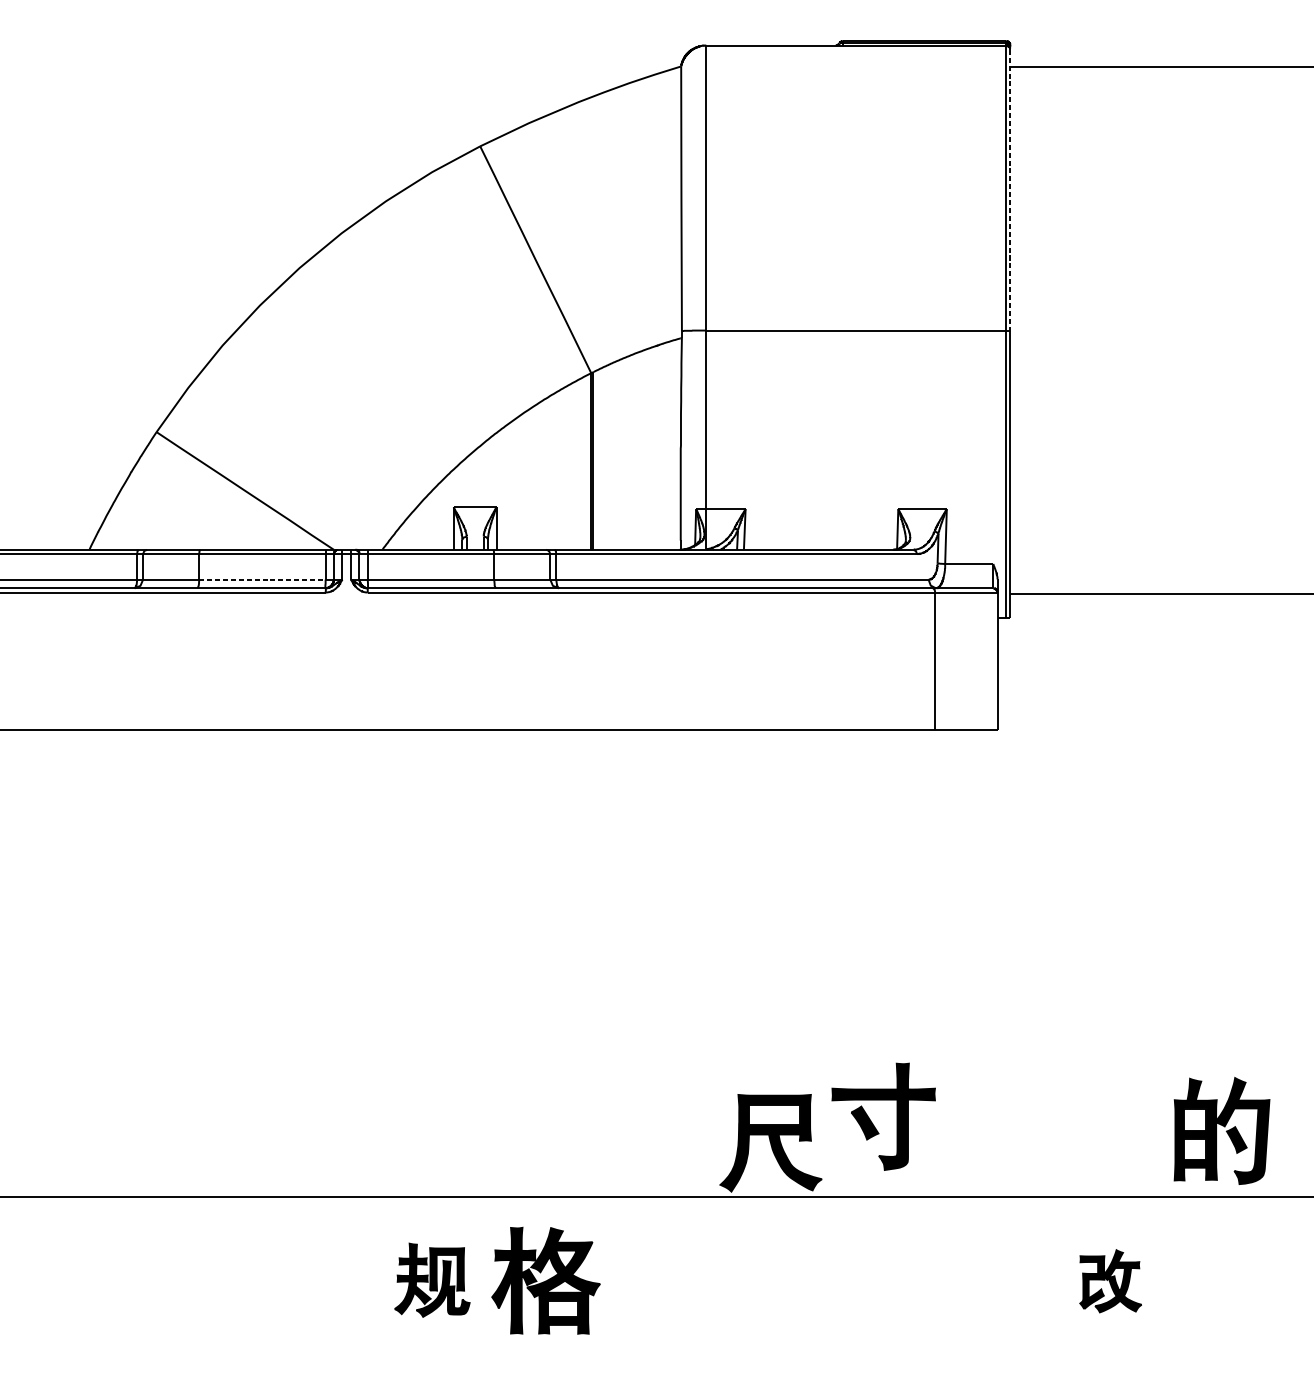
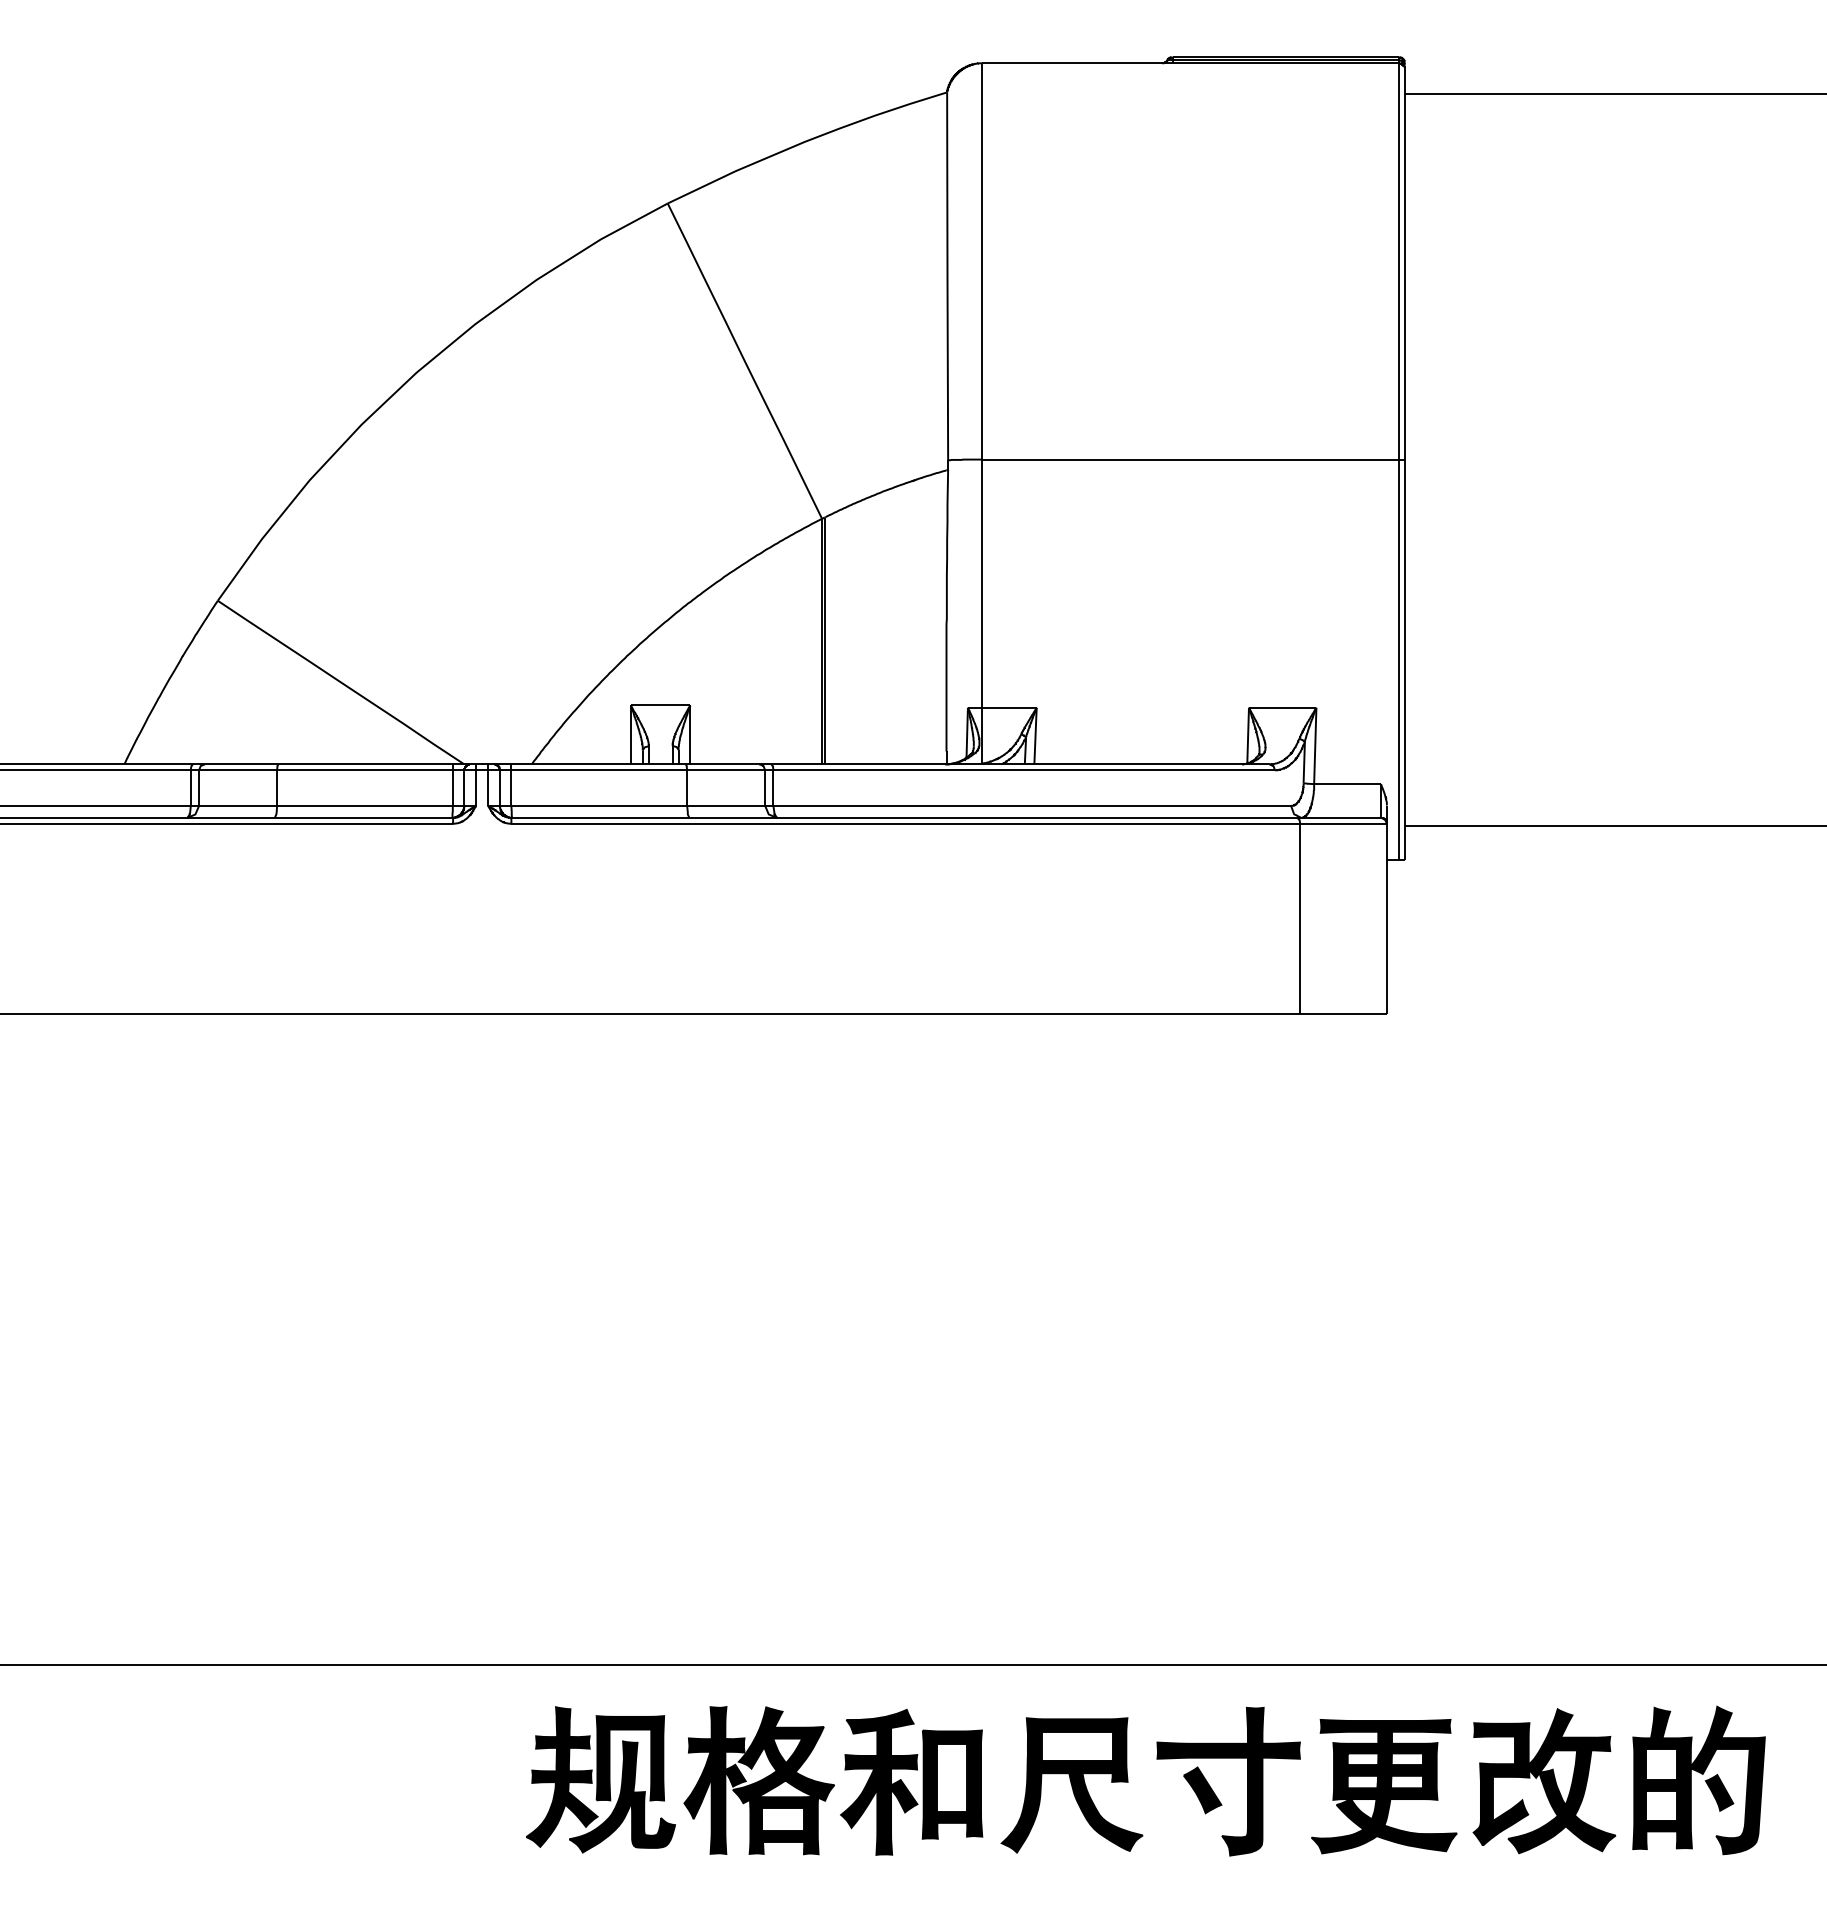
line: (1010, 190) -> (1404, 265), dashed -> solid
line: (262, 579) -> (364, 805), dashed -> solid
part: (872, 1123) -> (1213, 1790), moved
part: (1221, 1131) -> (1698, 1780), moved
part: (770, 1143) -> (1071, 1785), moved
part: (432, 1279) -> (601, 1779), size x1.43
part: (1110, 1281) -> (1544, 1781), size x1.67
part: (651, 1285) -> (906, 1786), added
part: (995, 1285) -> (1384, 1786), added

